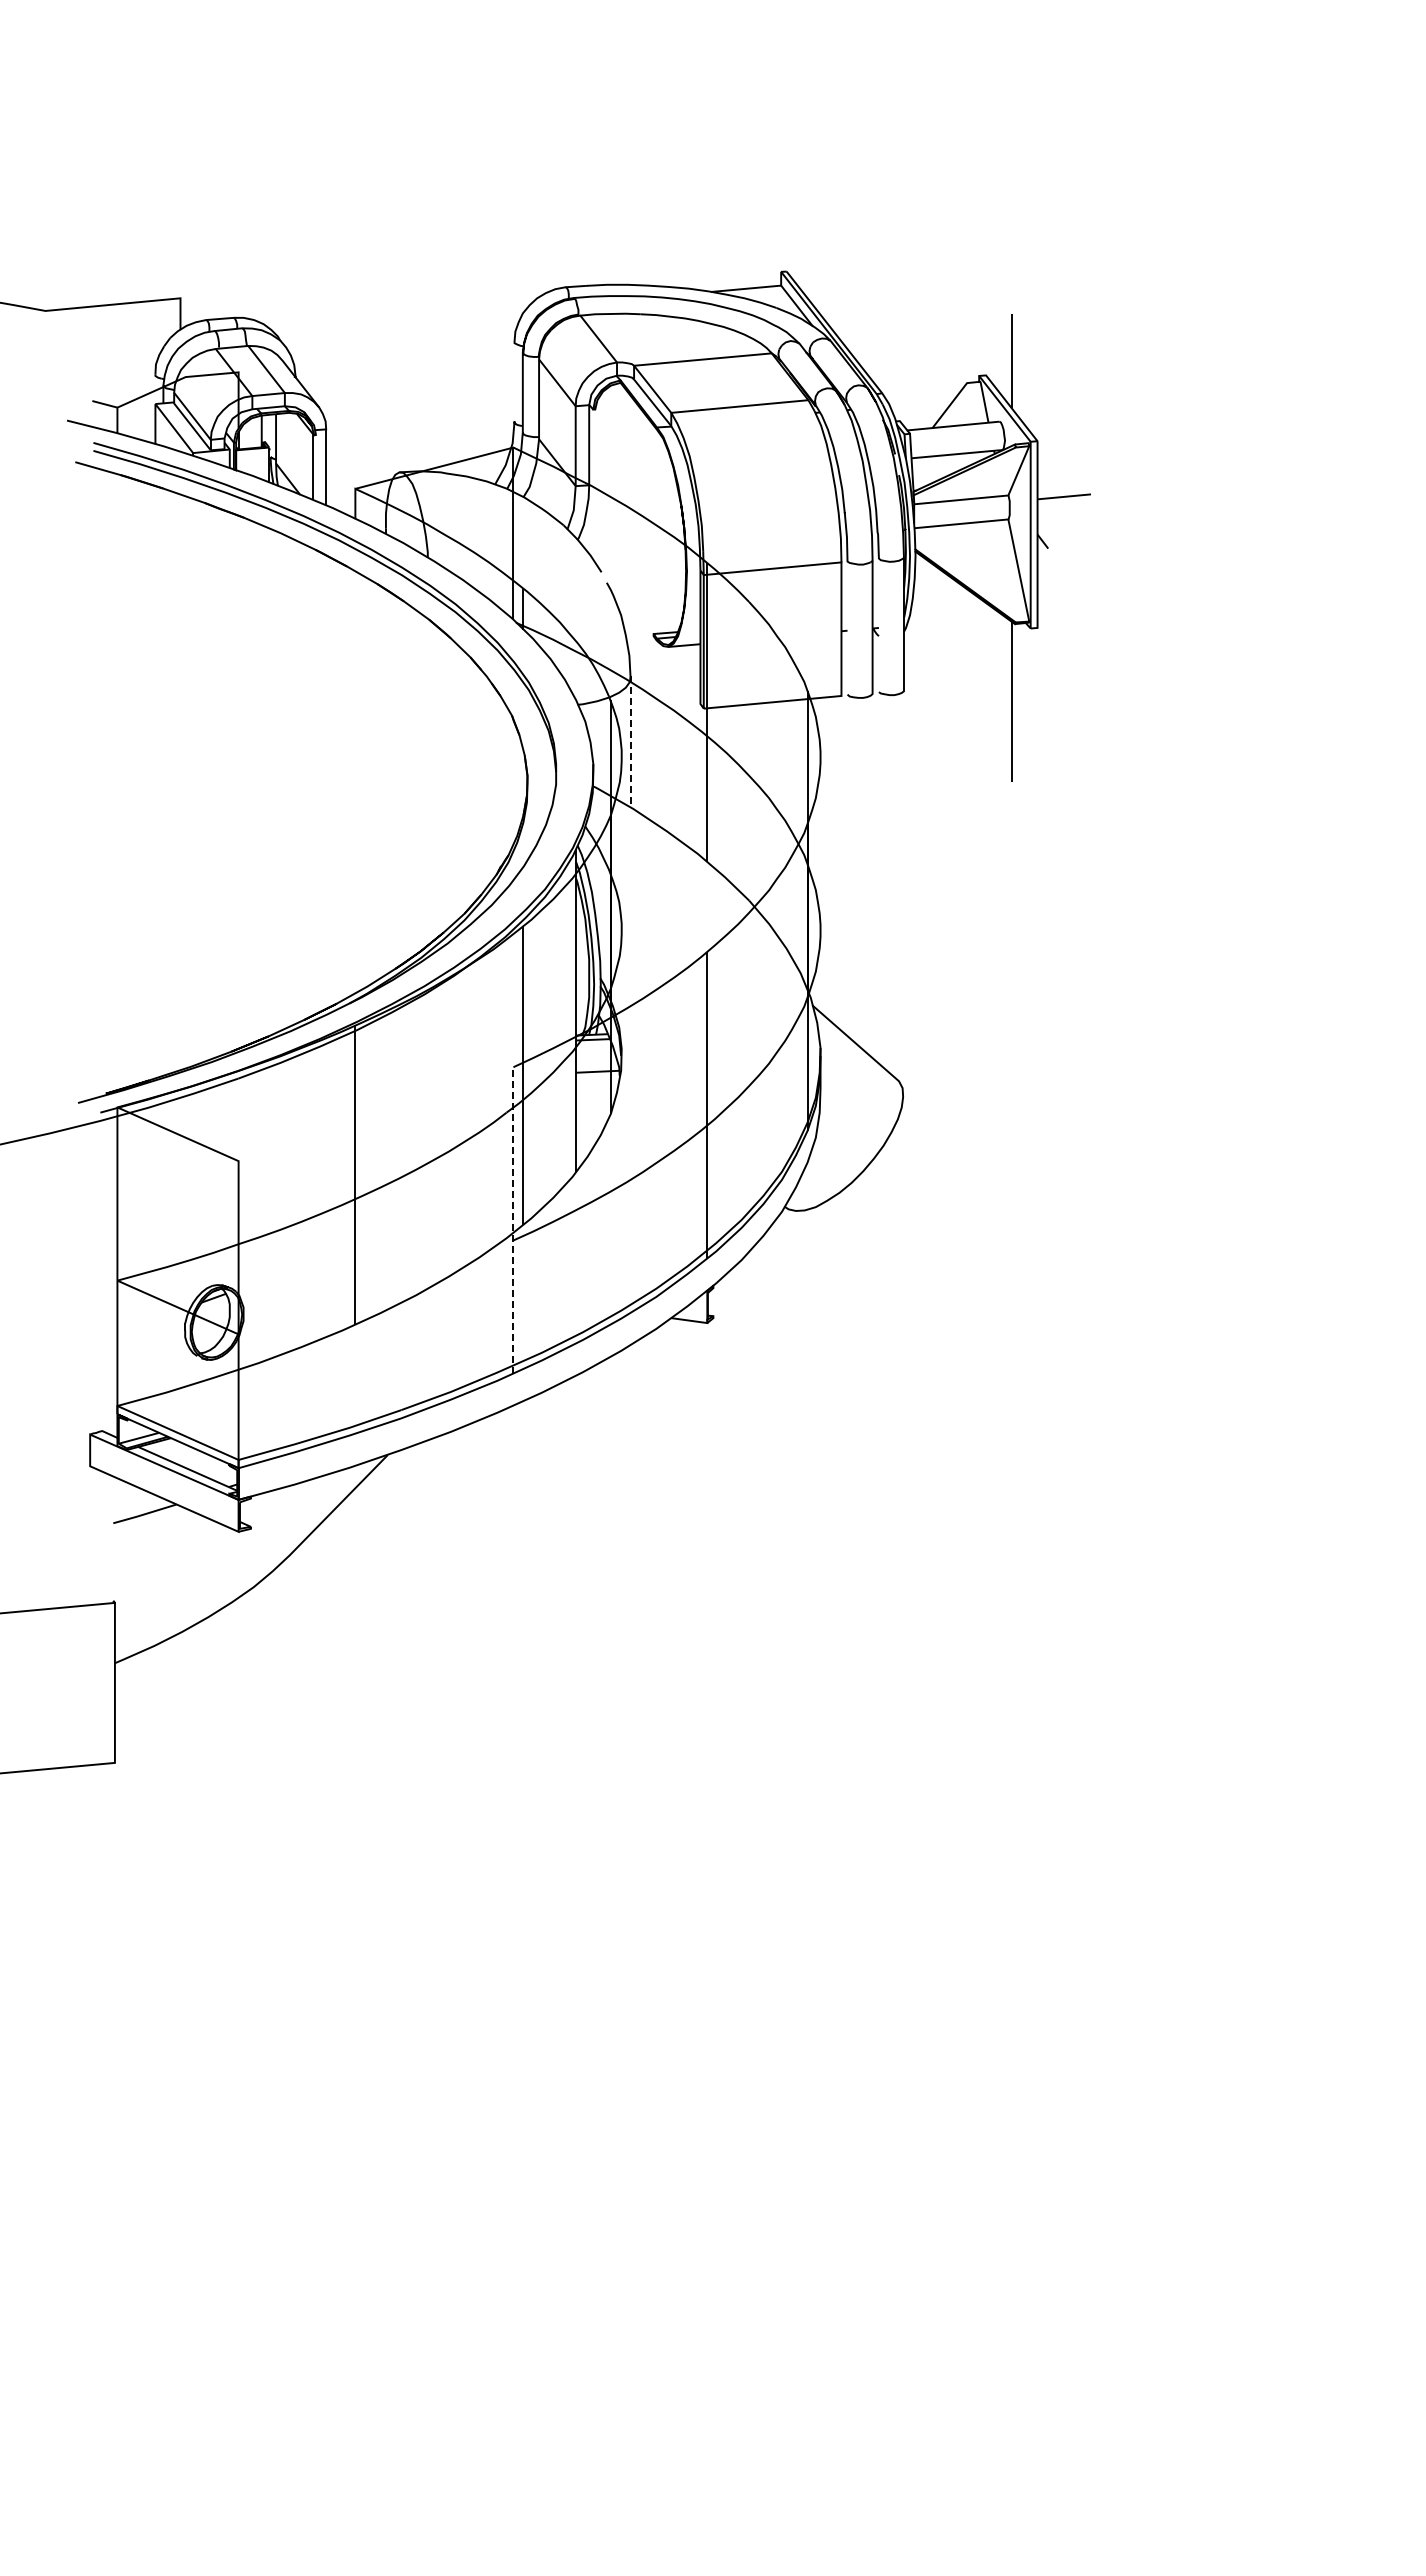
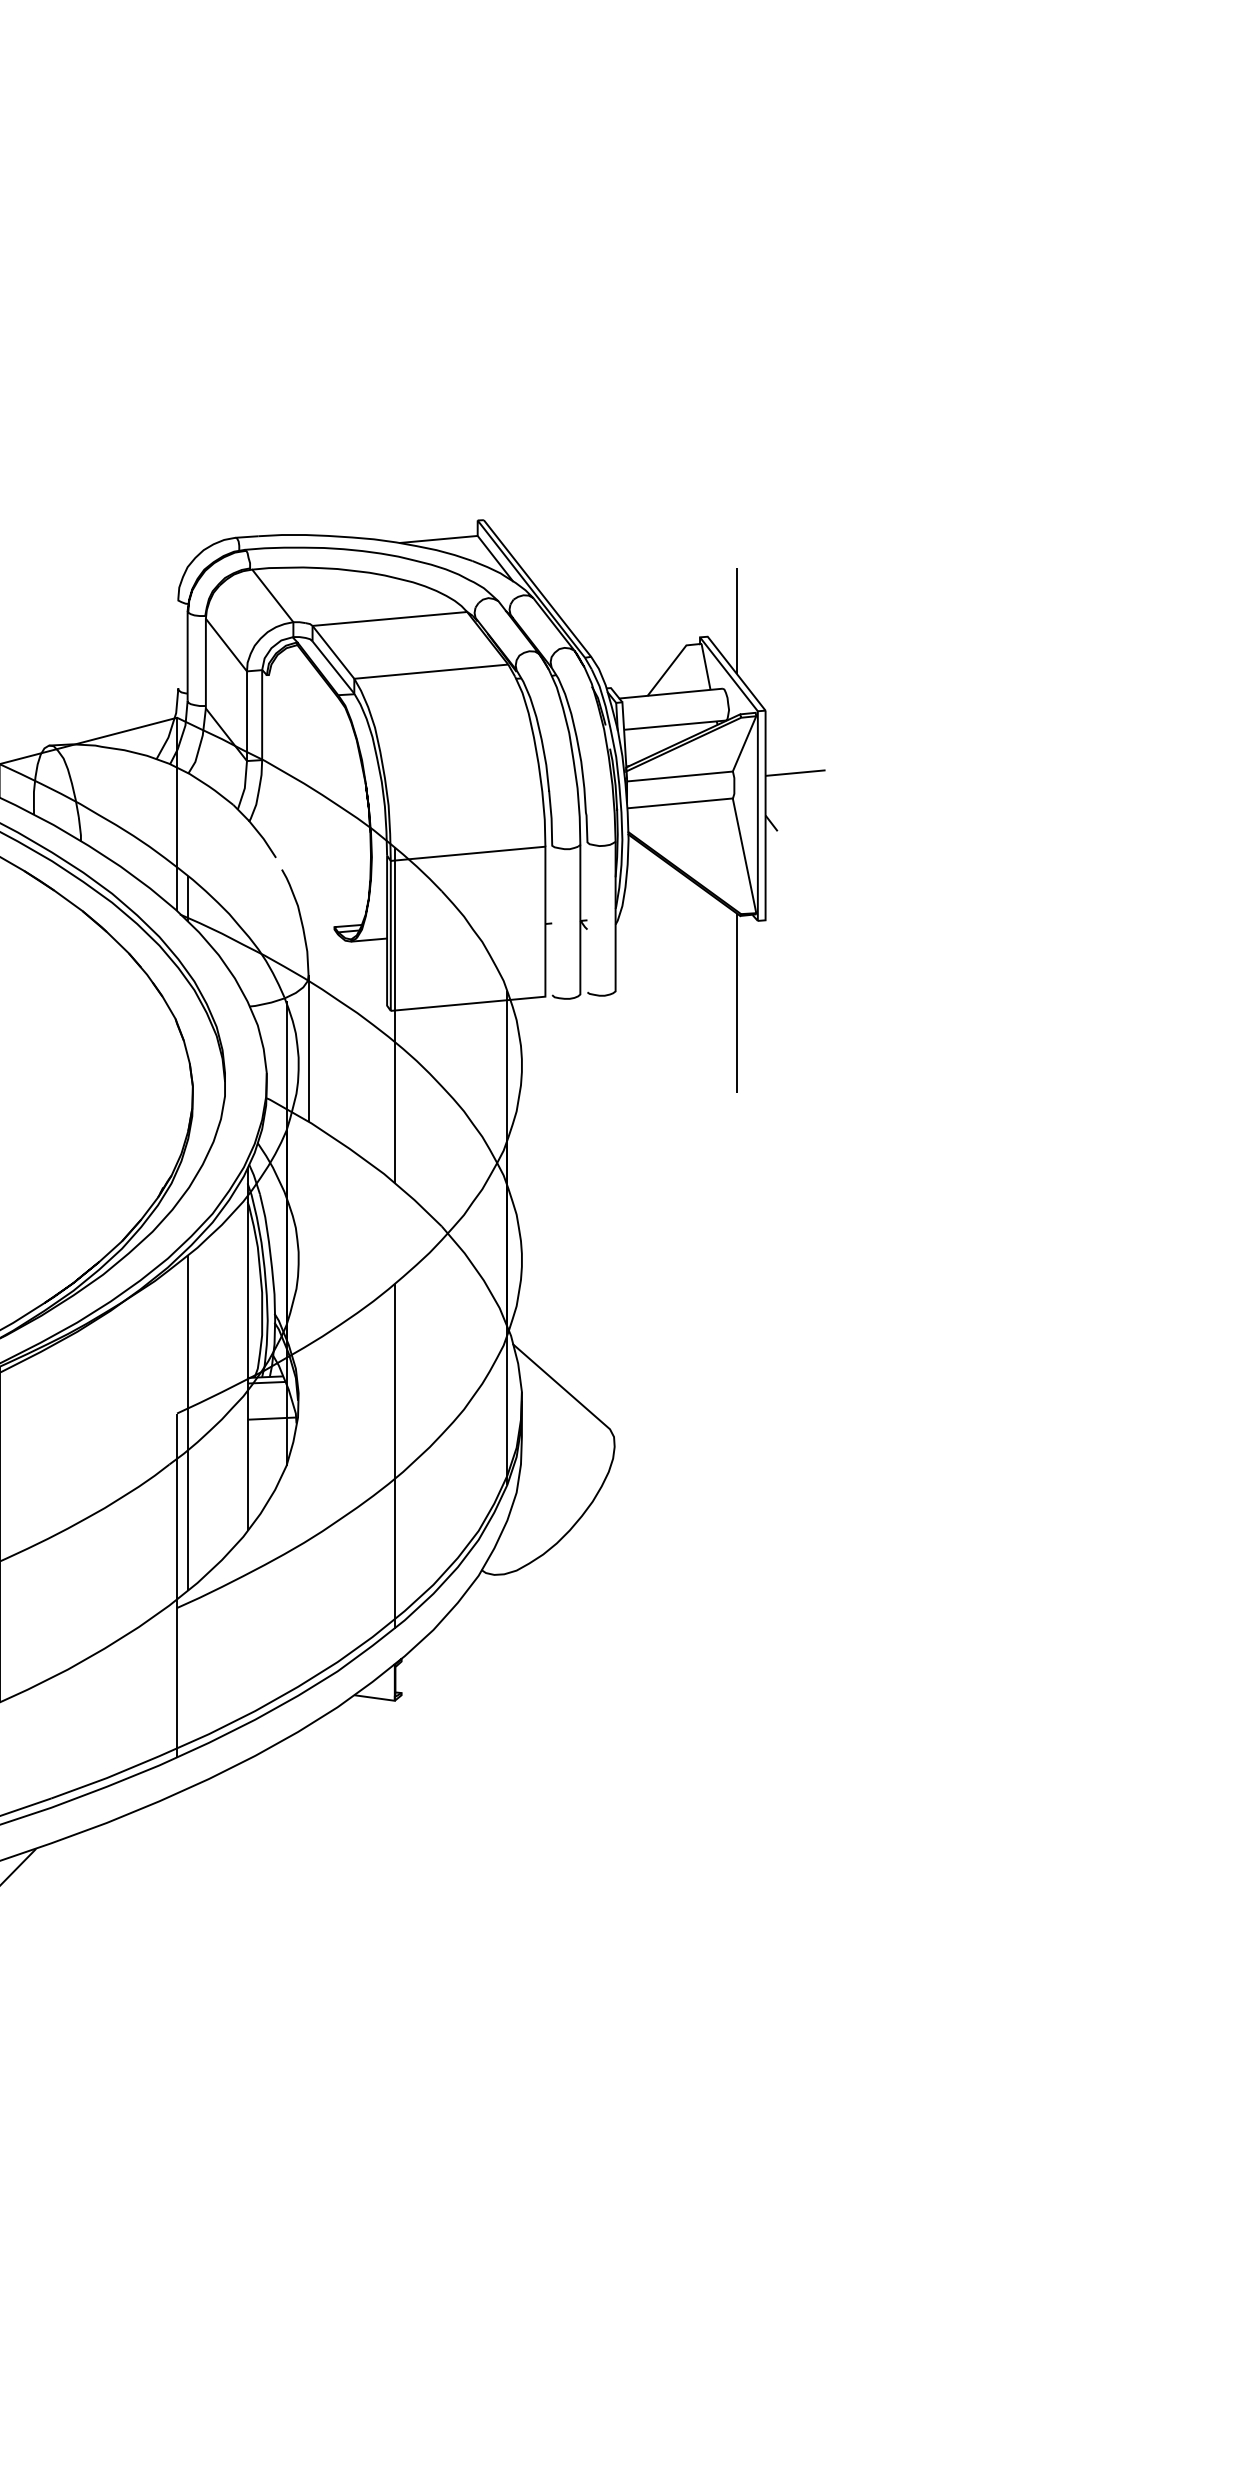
line: (630, 741) -> (308, 1047), dashed -> solid
line: (513, 1220) -> (177, 1585), dashed -> solid

